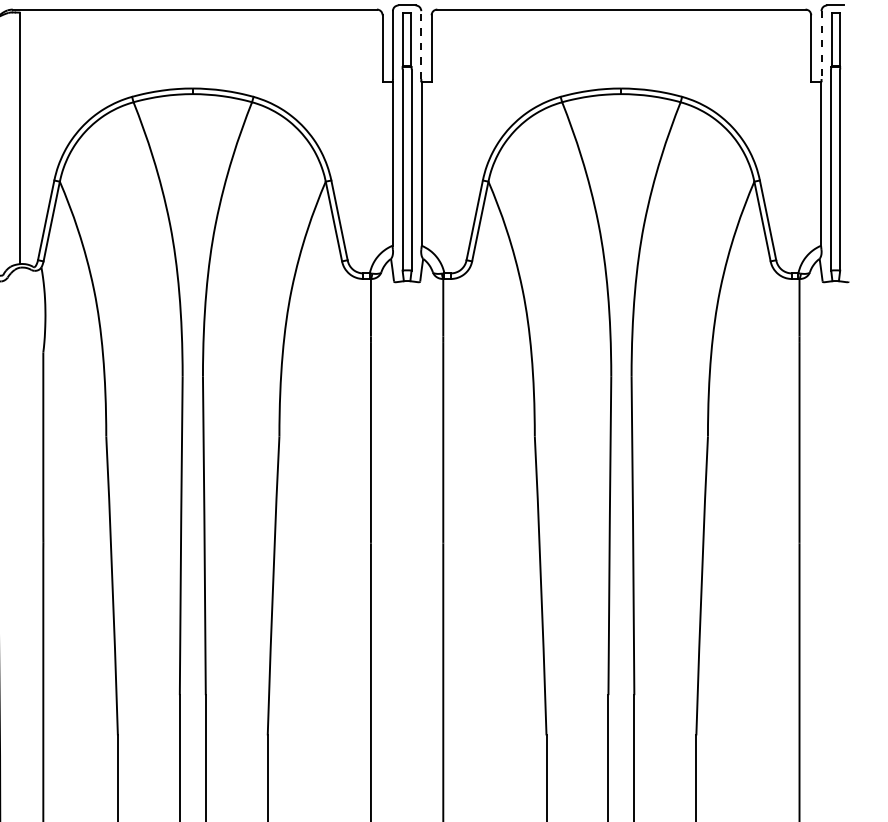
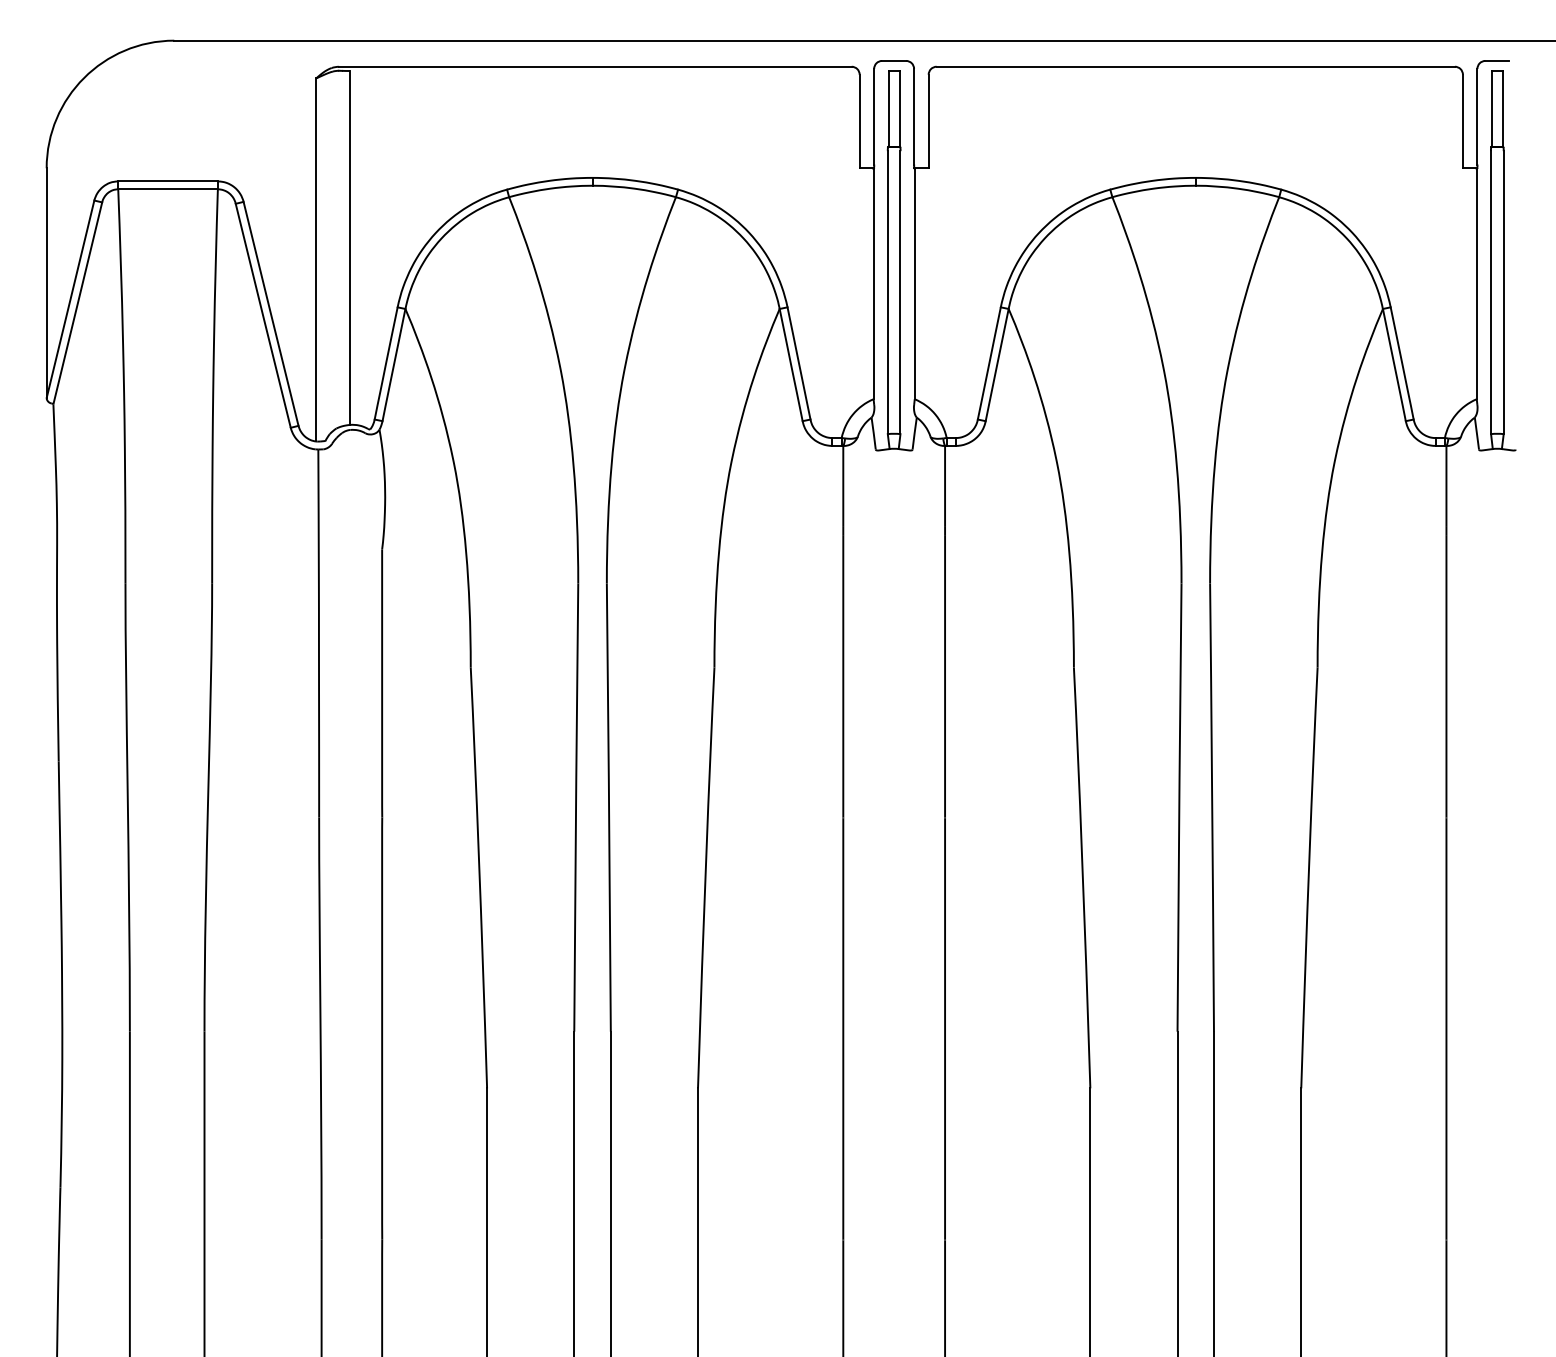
line: (421, 44) -> (914, 116), dashed -> solid
line: (821, 44) -> (1477, 116), dashed -> solid

